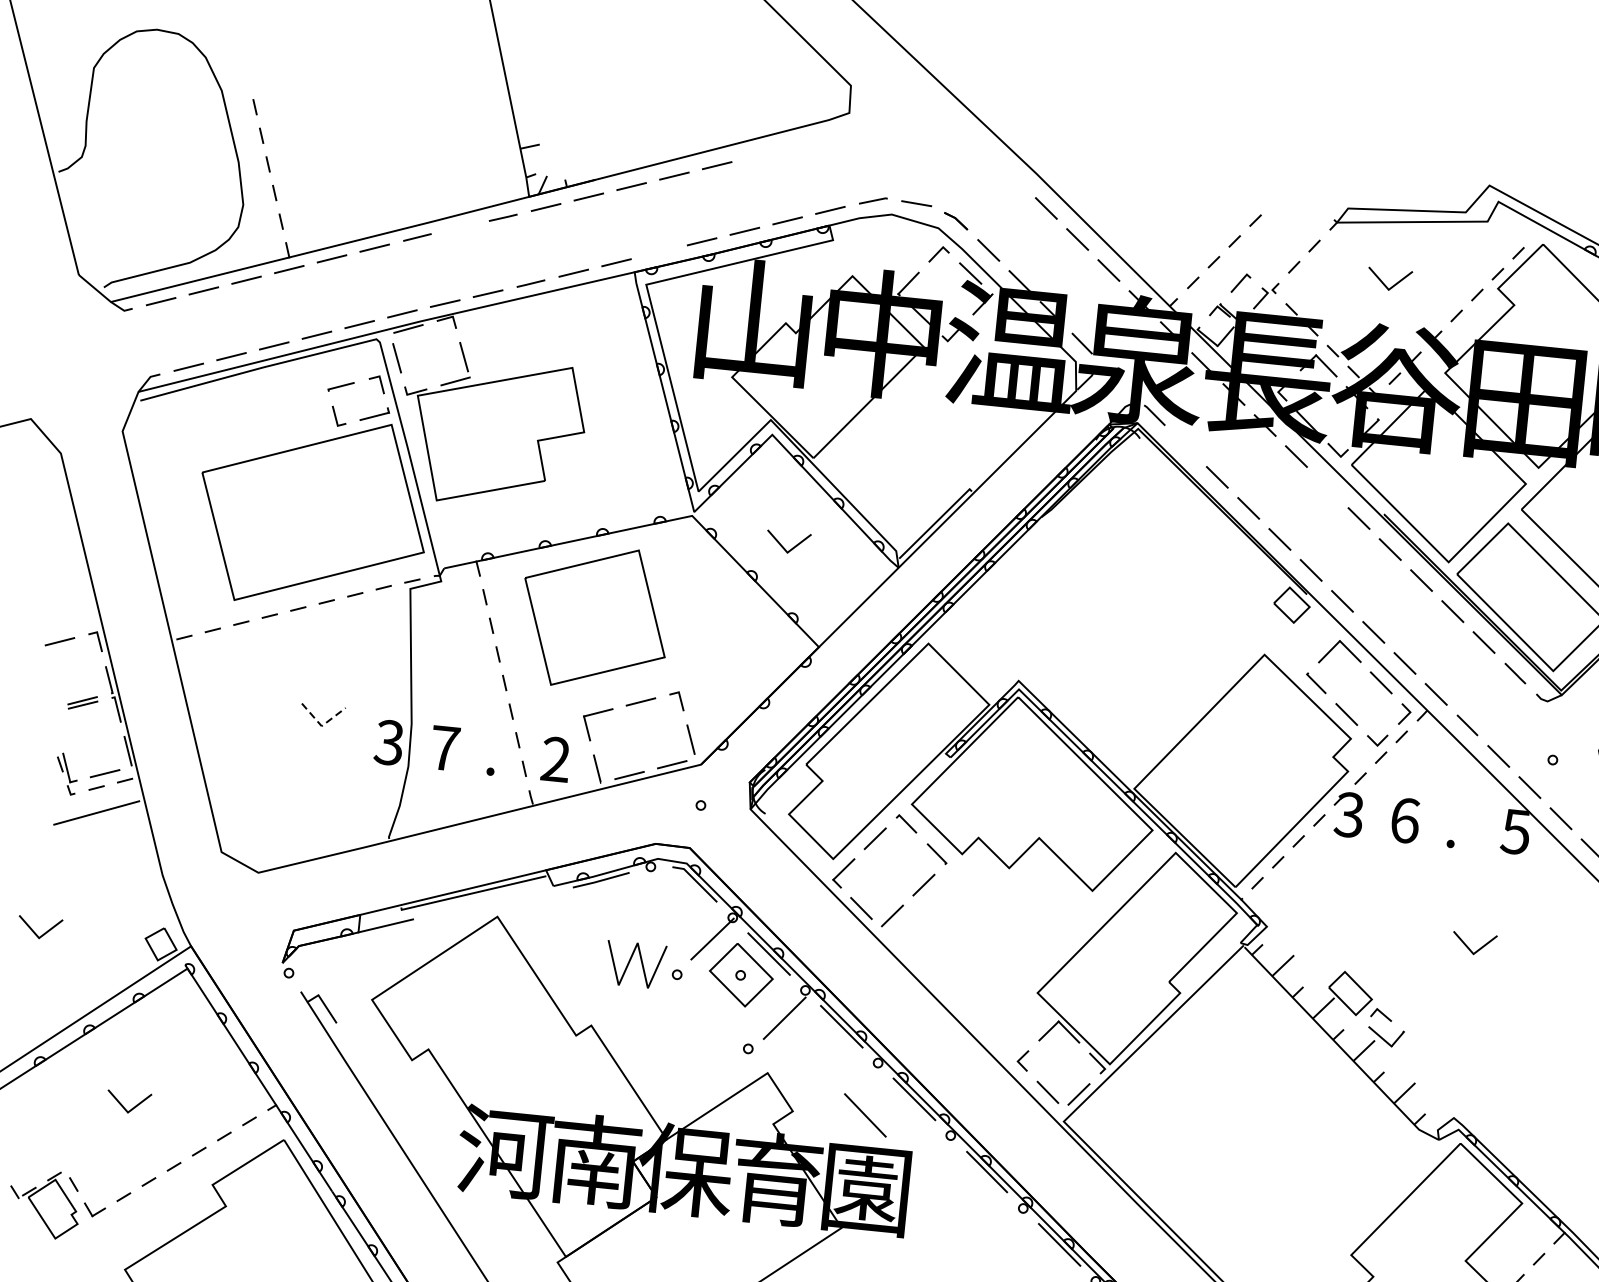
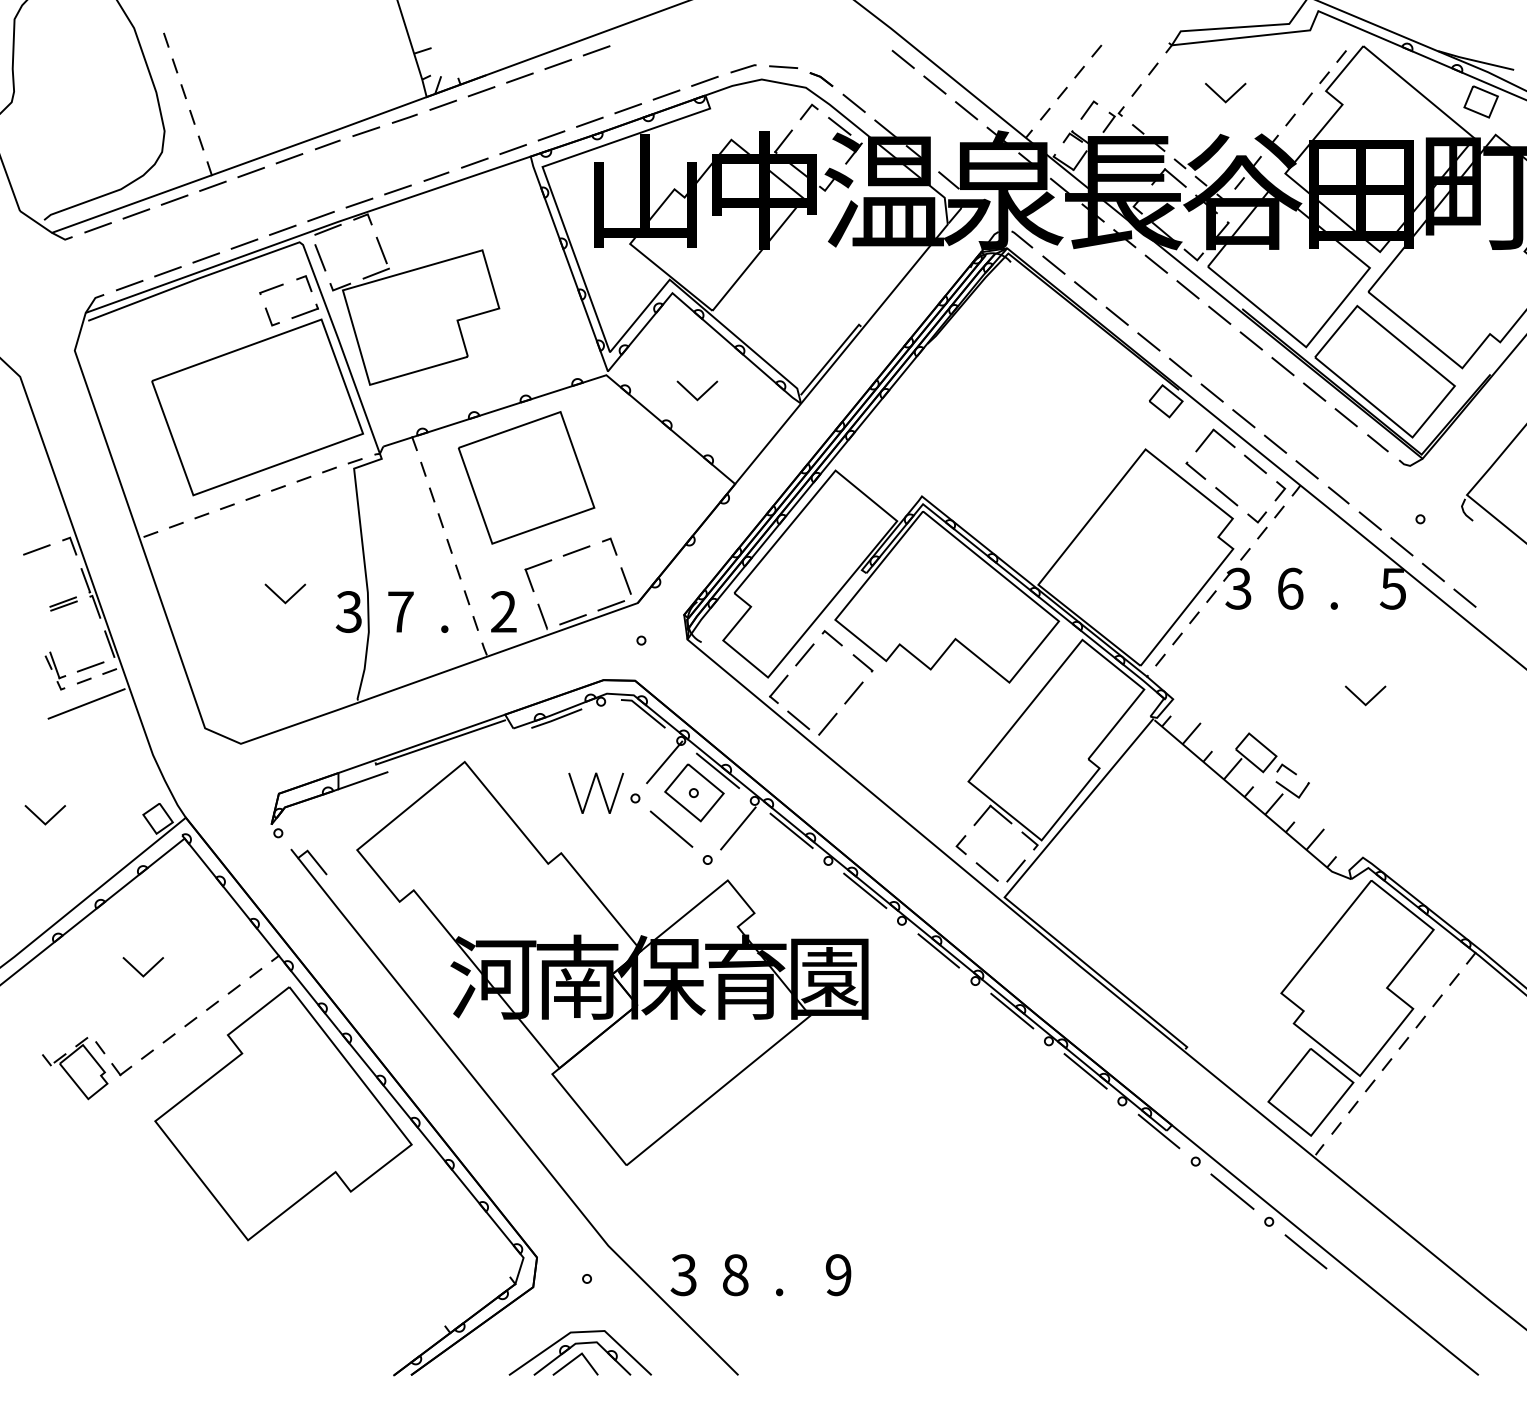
line: (460, 227) -> (366, 131), added
line: (659, 251) -> (551, 135), added
line: (1185, 445) -> (1053, 264), added
line: (1327, 487) -> (1187, 289), added
line: (321, 726) -> (285, 603), dashed -> solid
line: (865, 1114) -> (671, 828), moved

